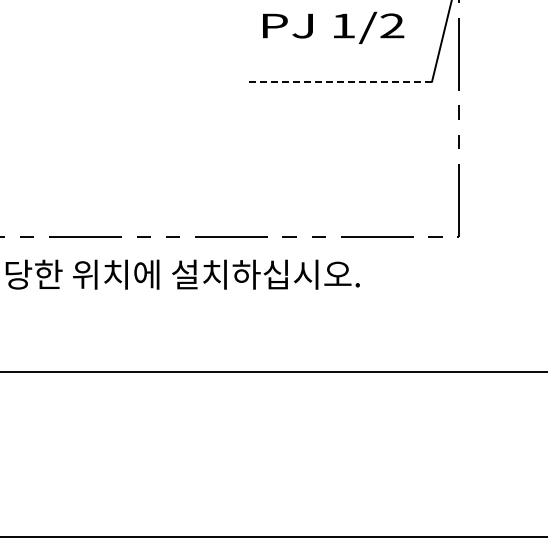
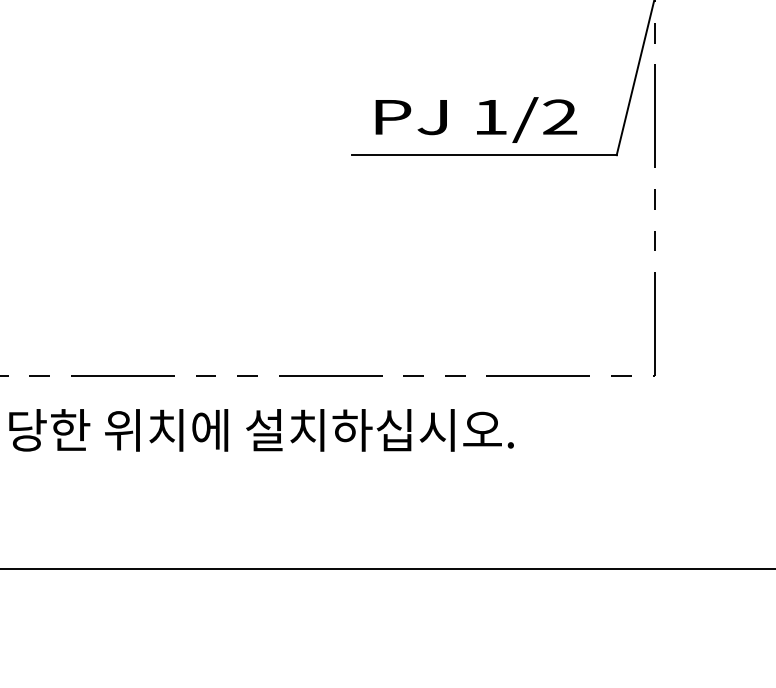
text: (333, 27) -> (476, 119), moved
line: (338, 81) -> (483, 155), dashed -> solid

